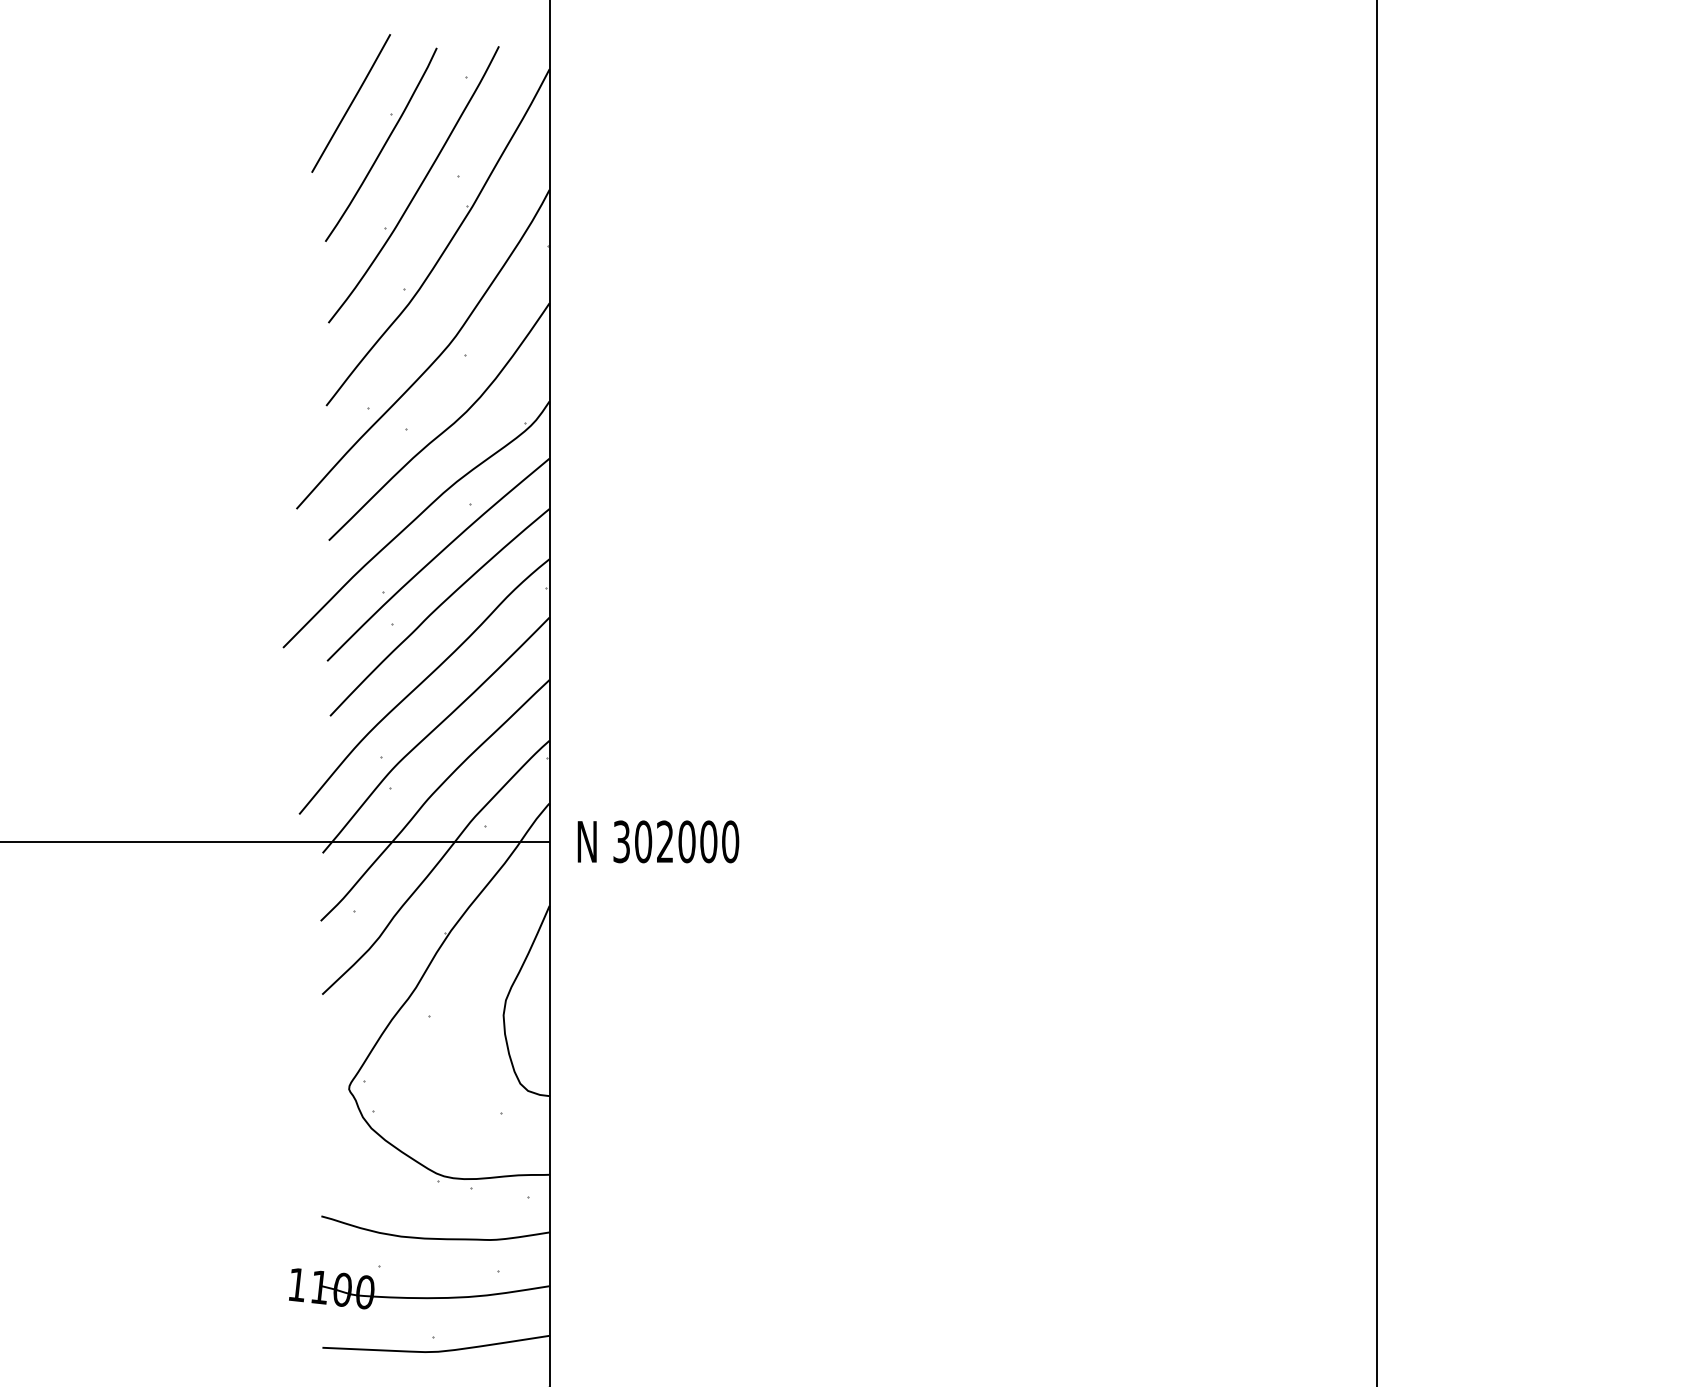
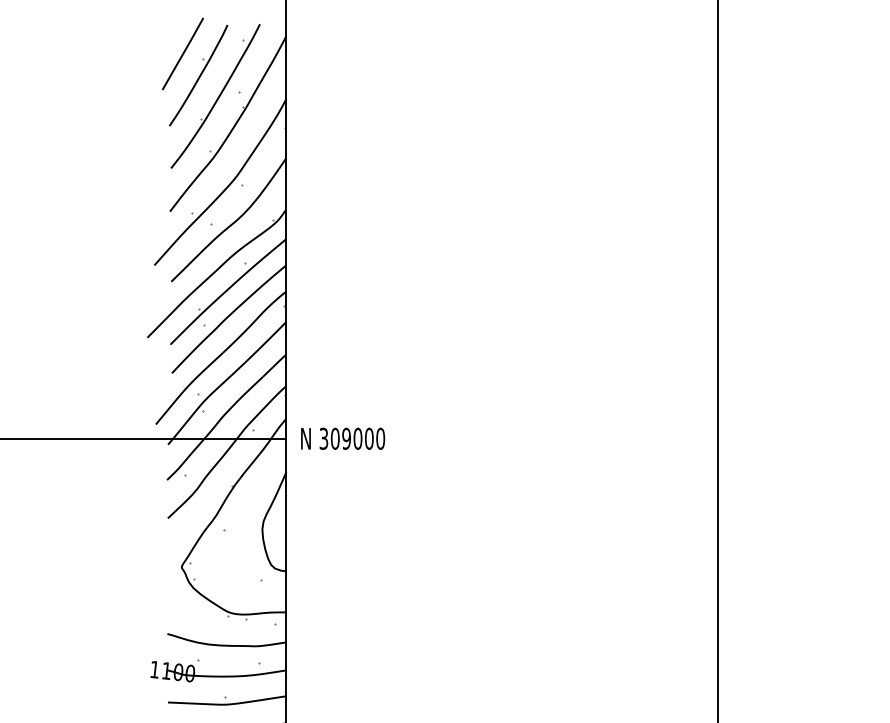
text: (664, 841) -> (346, 438), 302000 -> 309000

